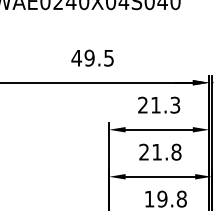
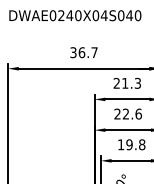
text: (92, 57) -> (83, 52), 49.5 -> 36.7
text: (165, 151) -> (131, 113), 21.8 -> 22.6

